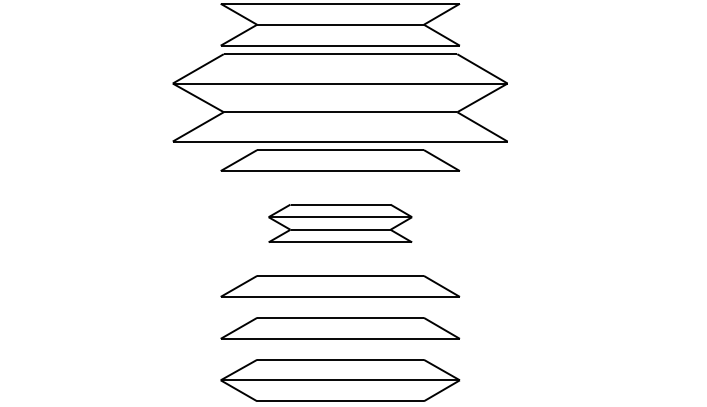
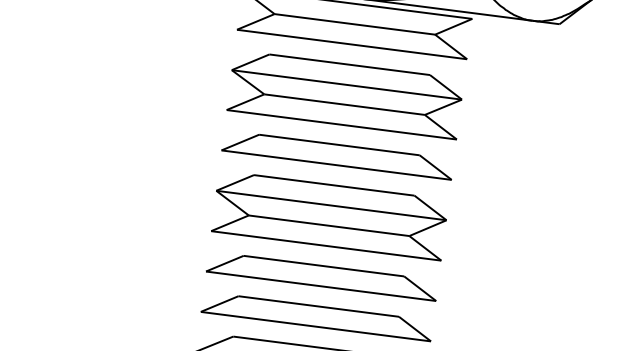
part: (340, 97) -> (345, 94), size x0.71
part: (340, 223) -> (330, 215), size x1.67

